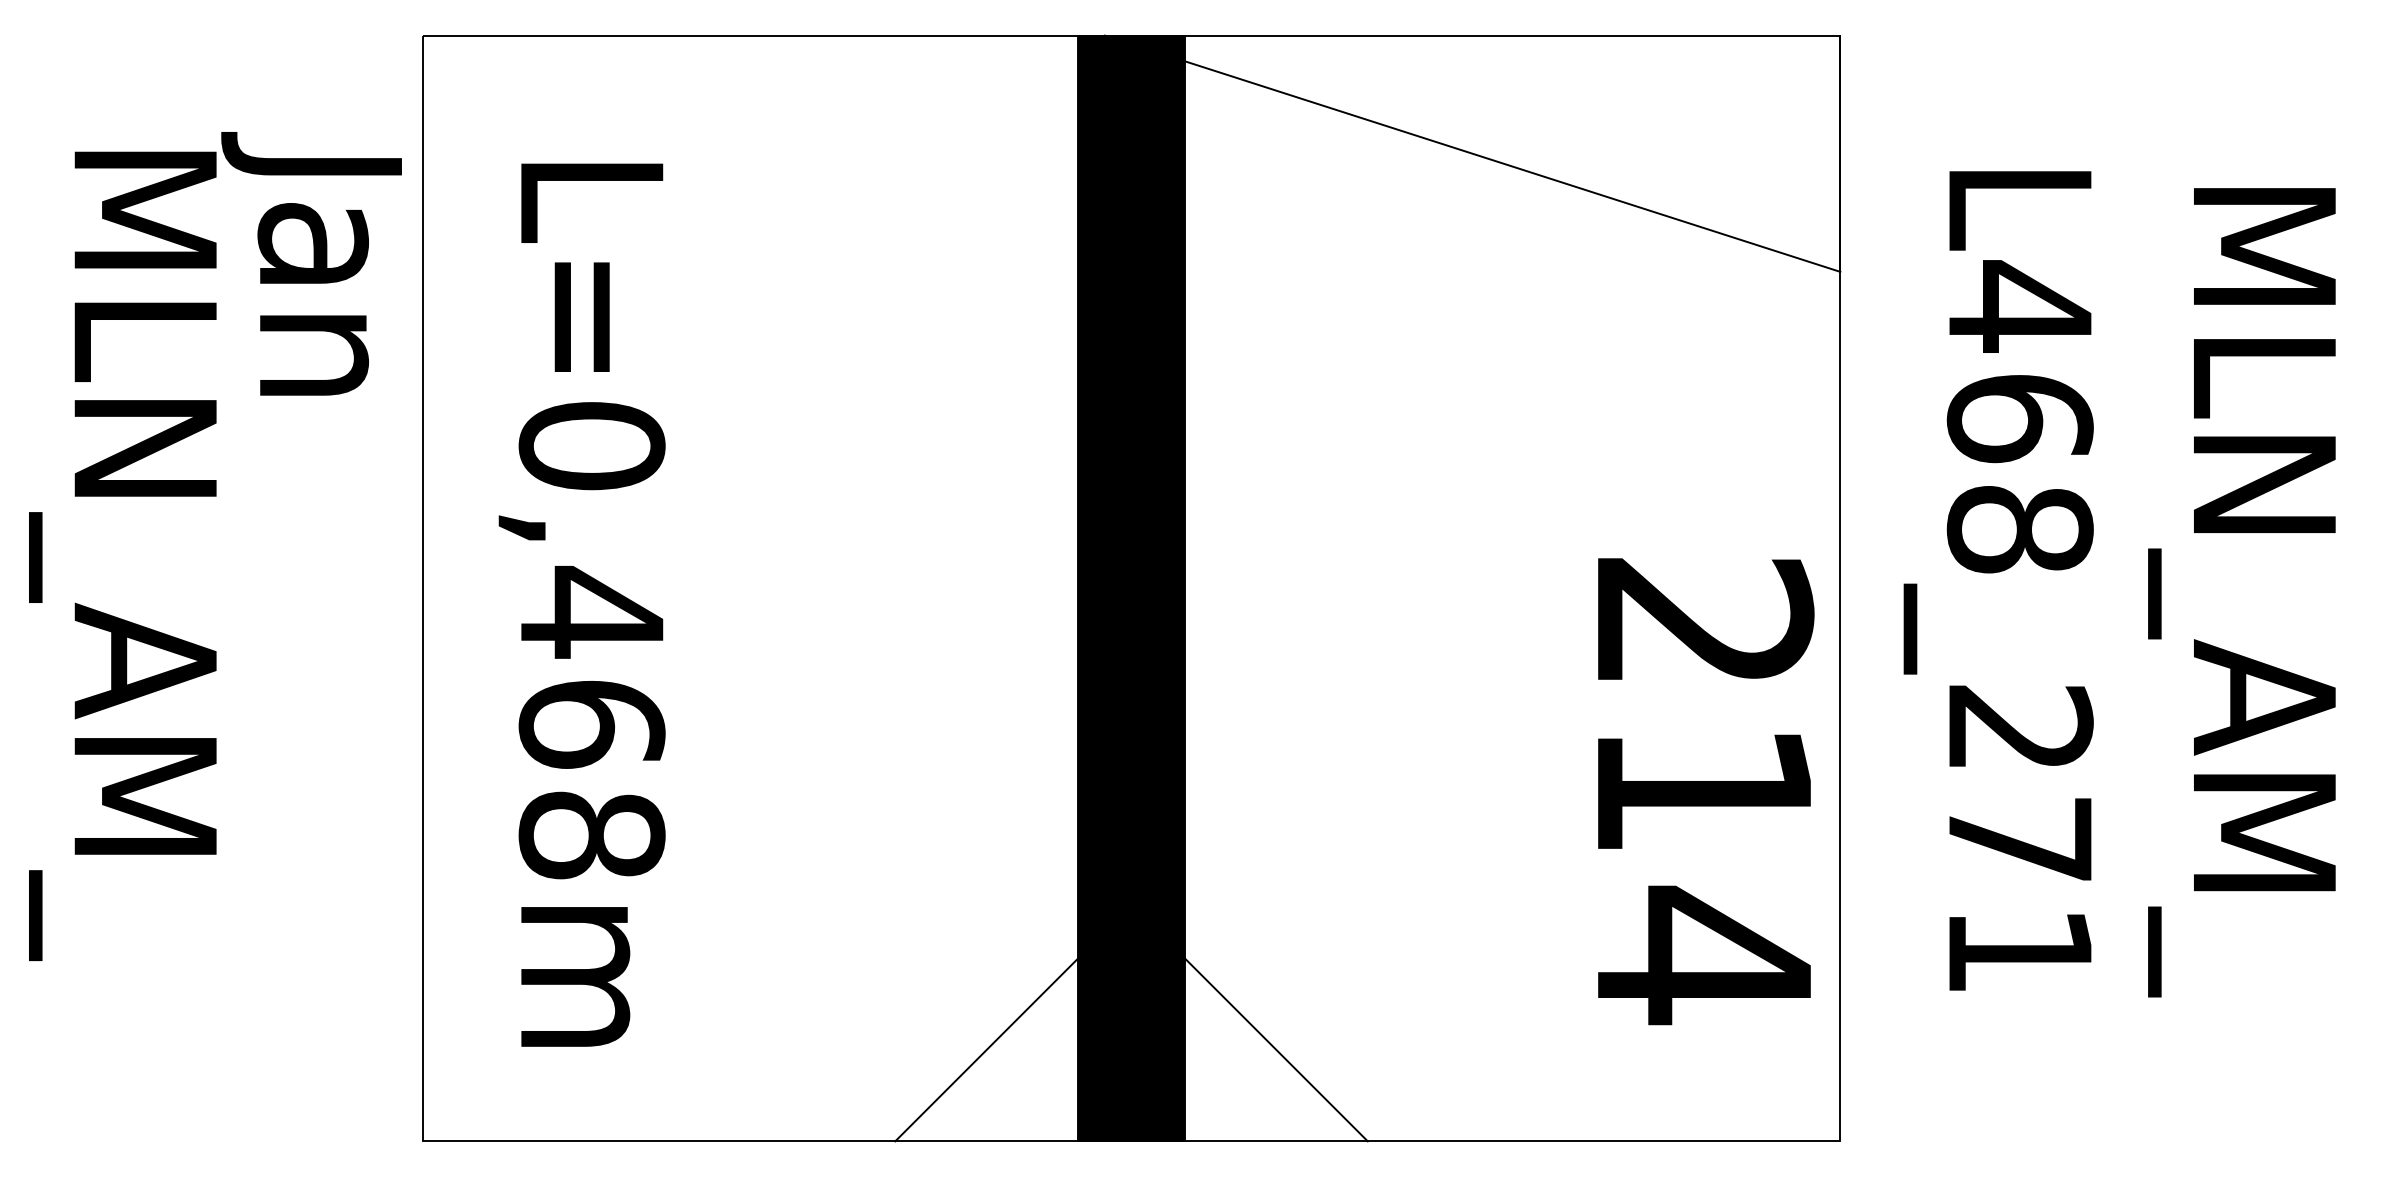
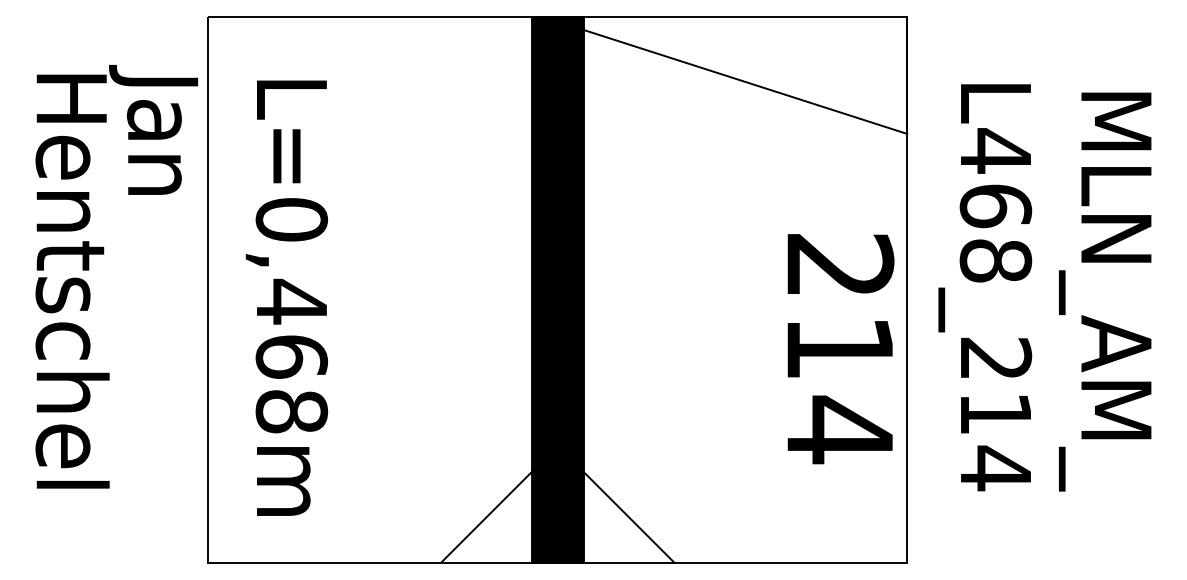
text: (124, 579) -> (61, 285), MLN_AM_ -> Hentschel
text: (1705, 792) -> (840, 349), moved
text: (2019, 897) -> (995, 442), L468_271 -> L468_214

